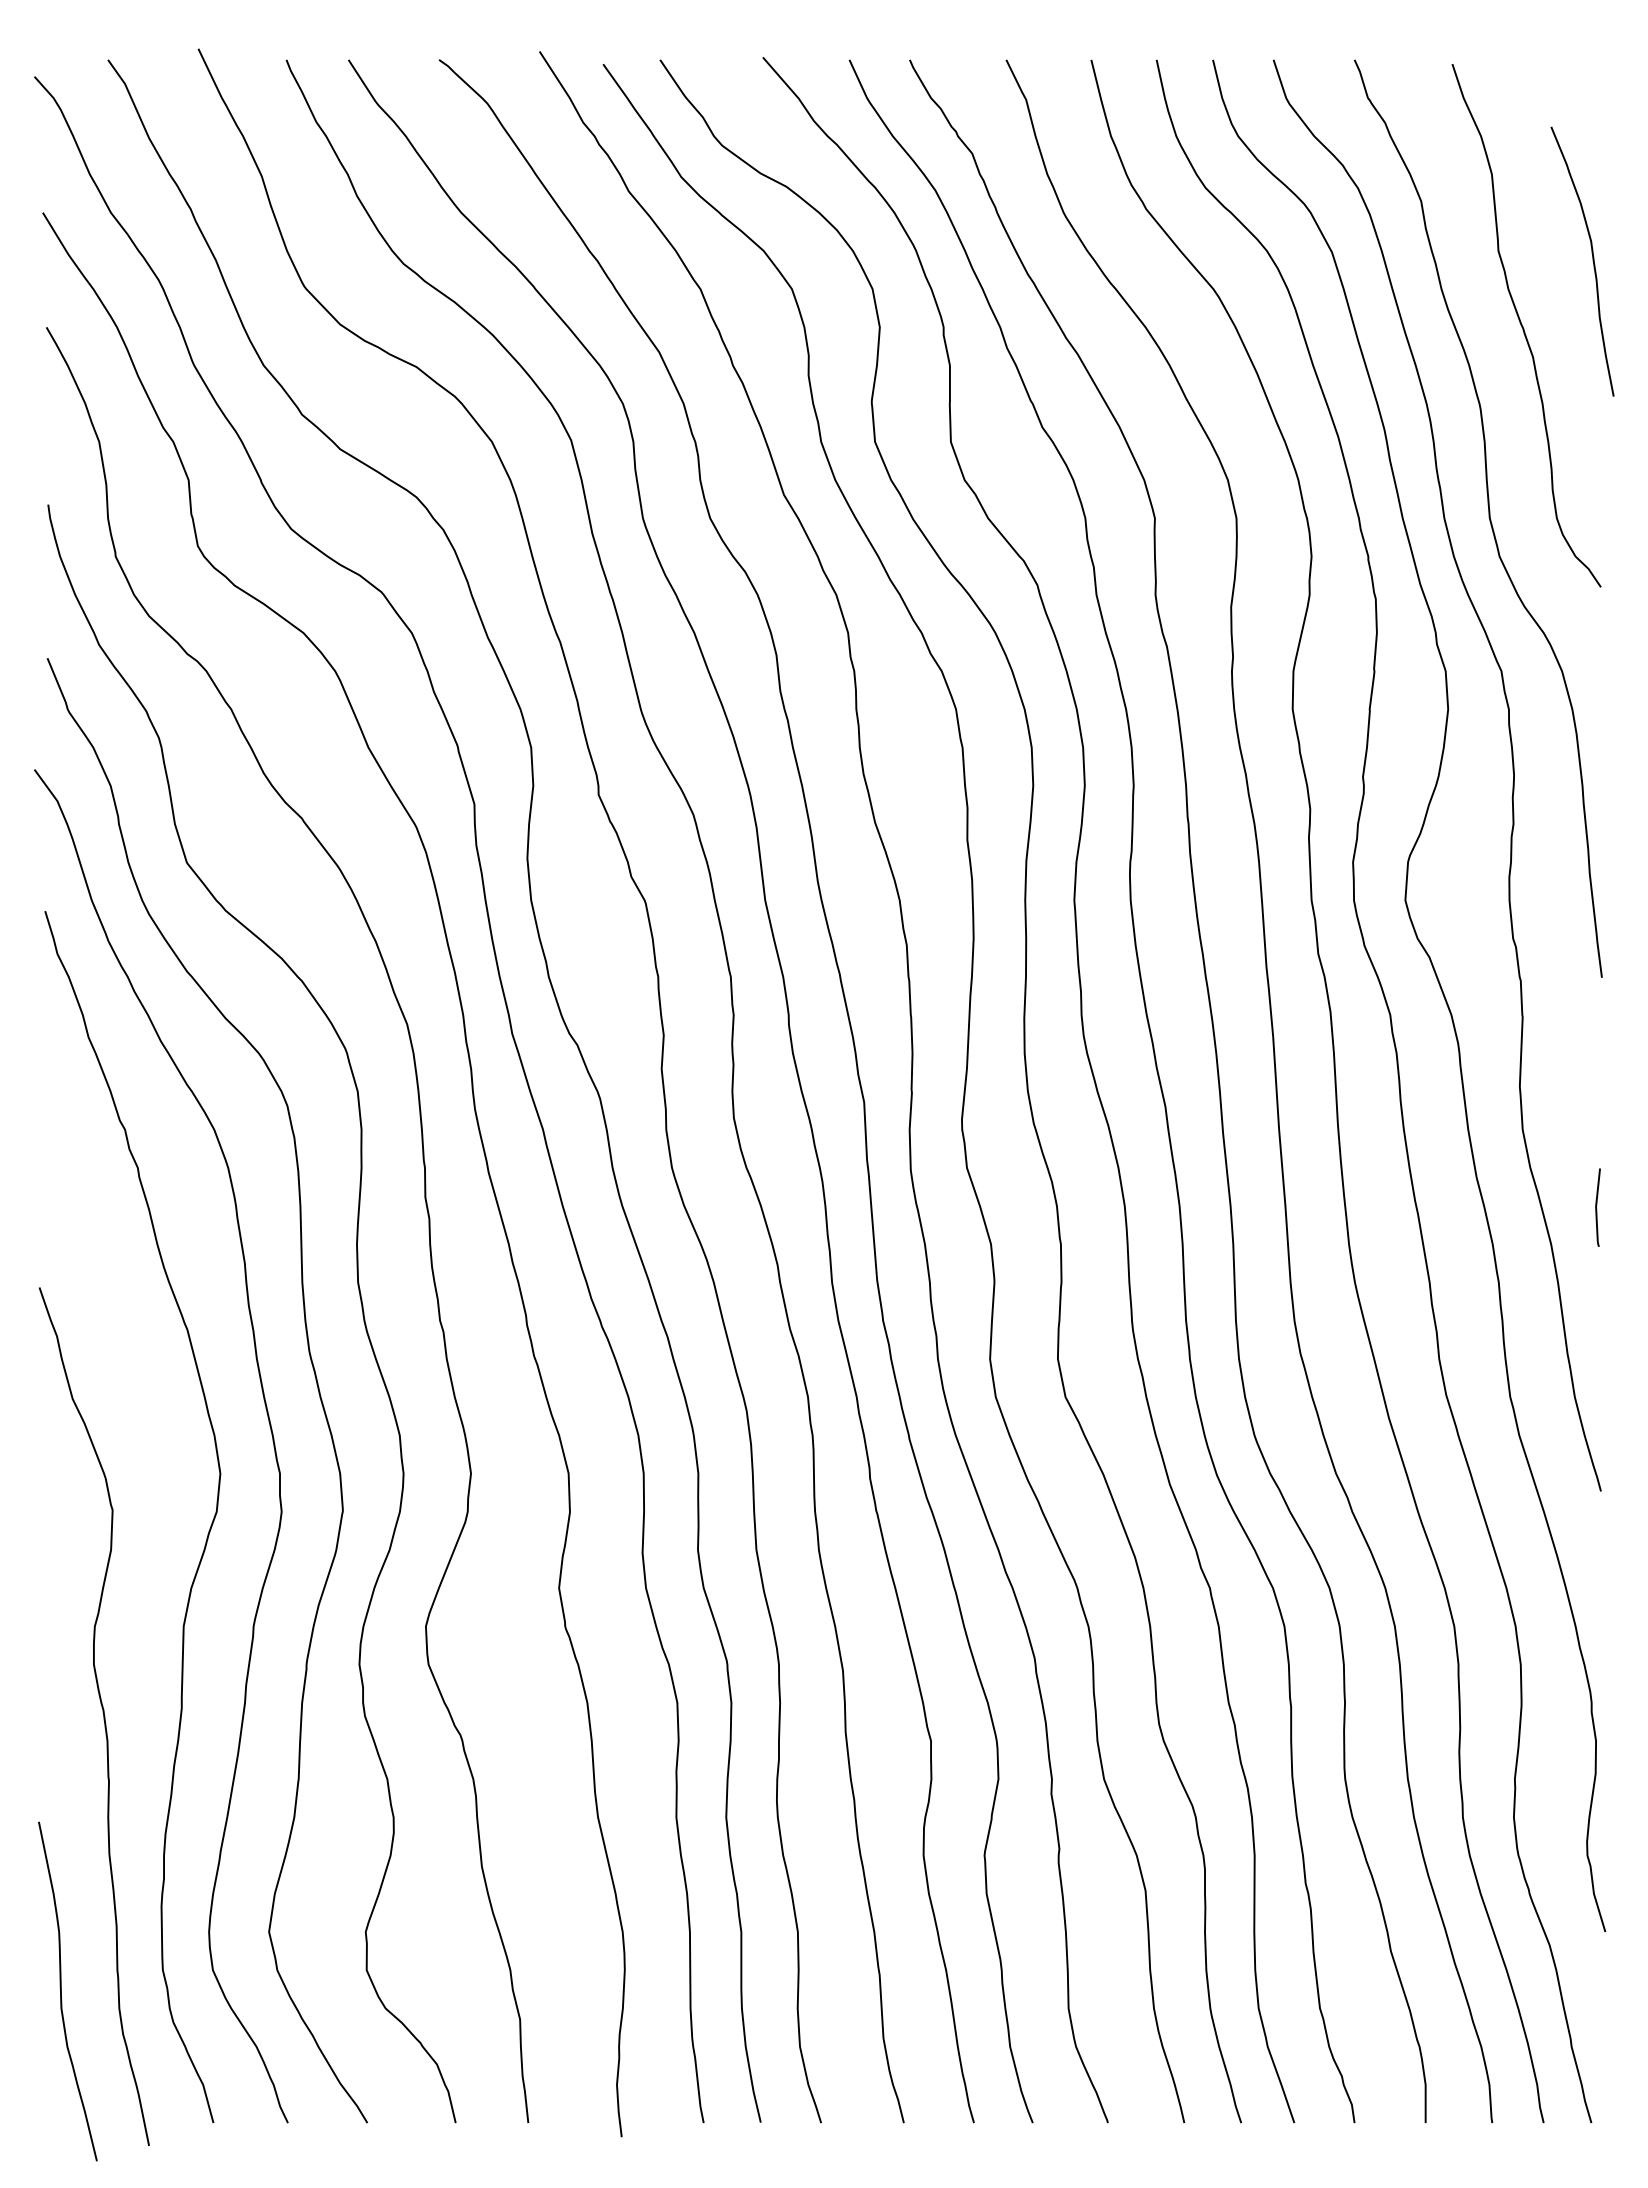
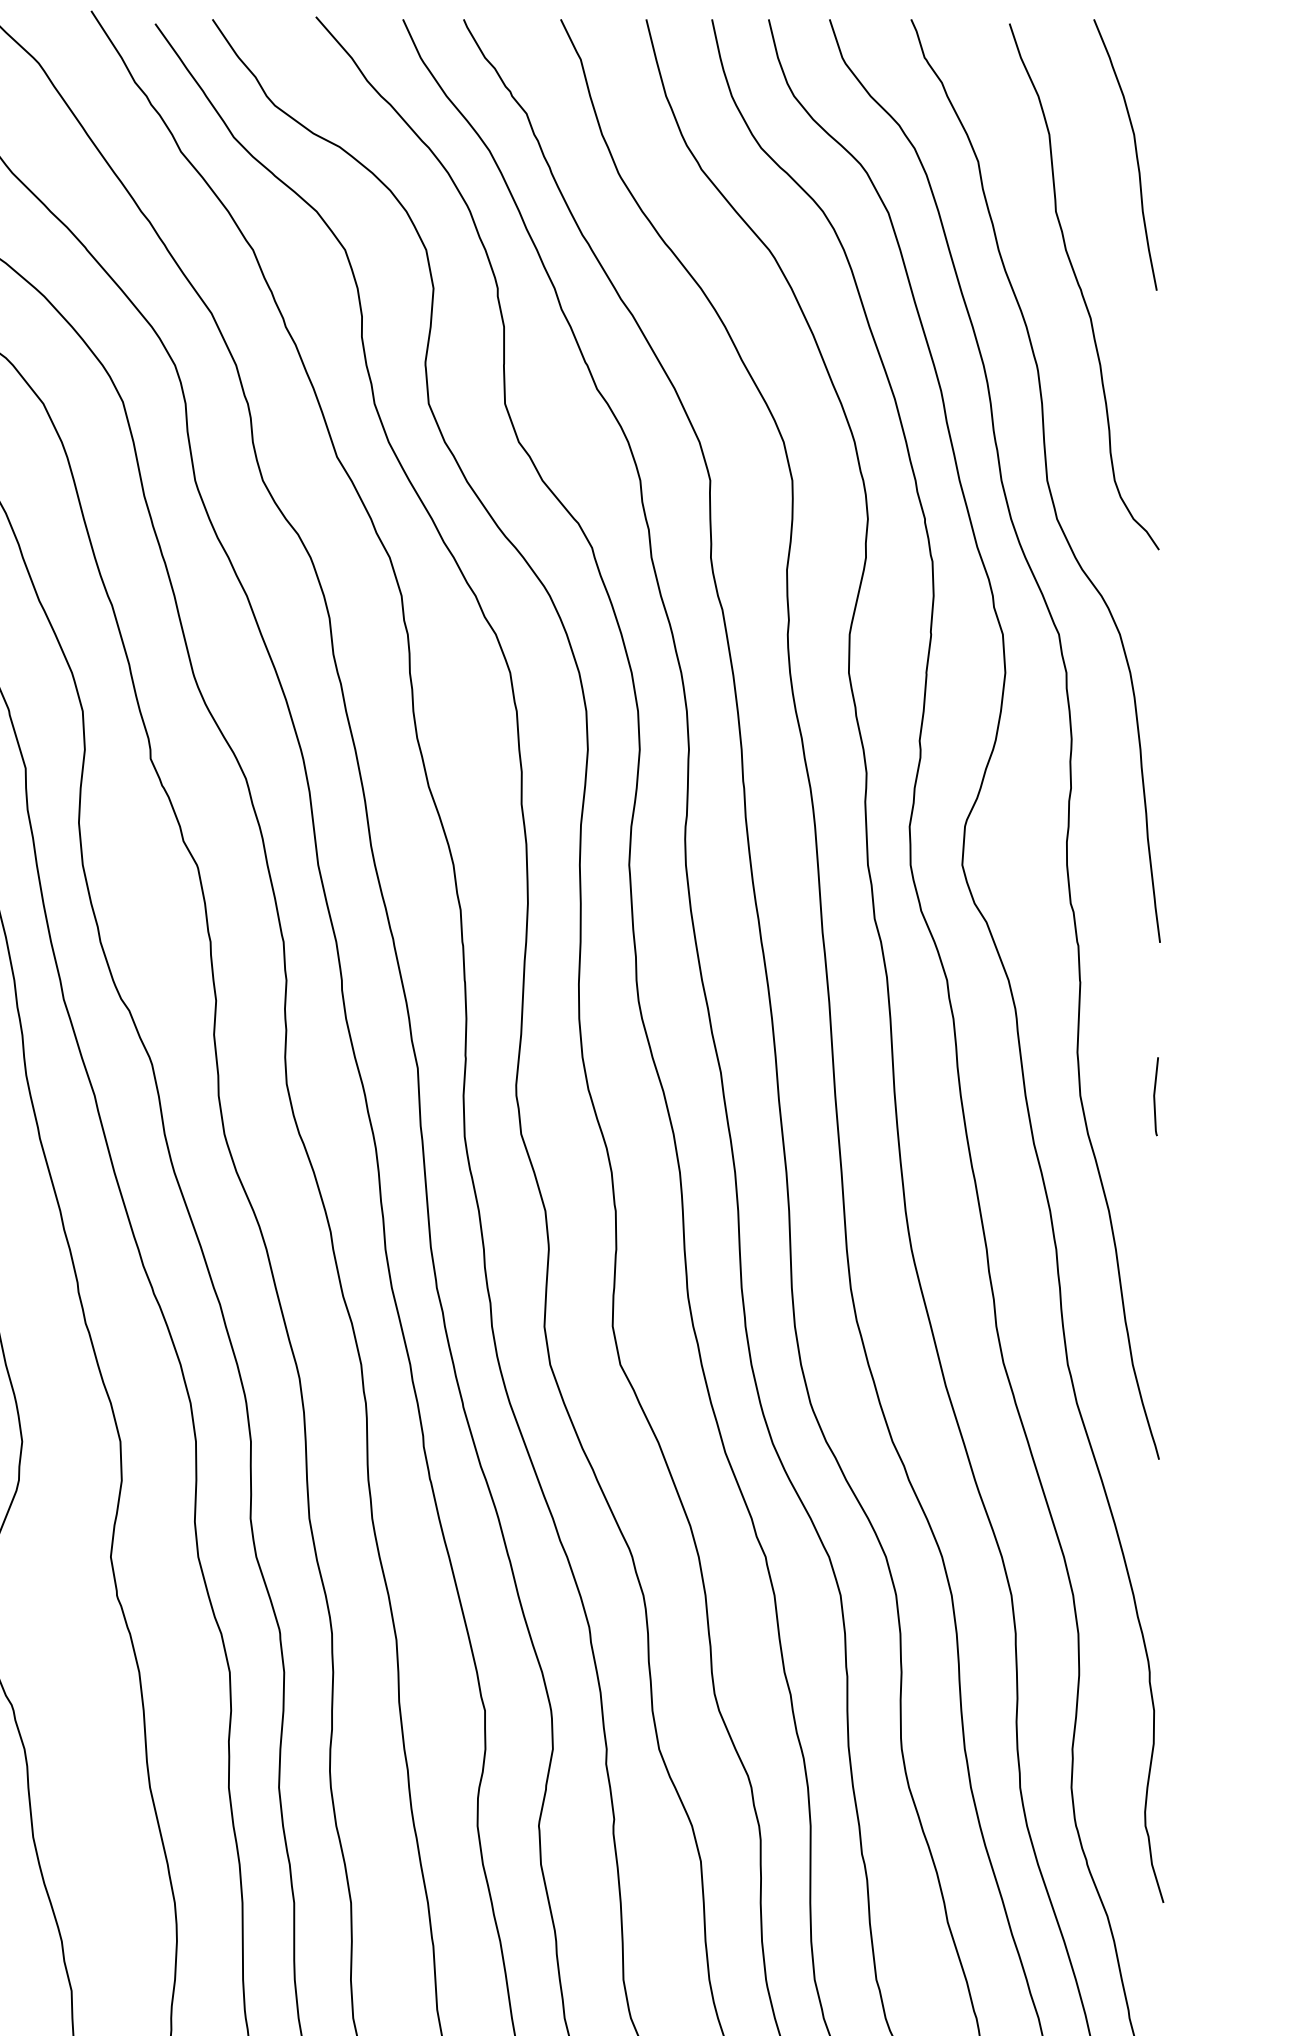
curve: (1592, 261) -> (1135, 154), moved
line: (1596, 1207) -> (1154, 1096), moved

